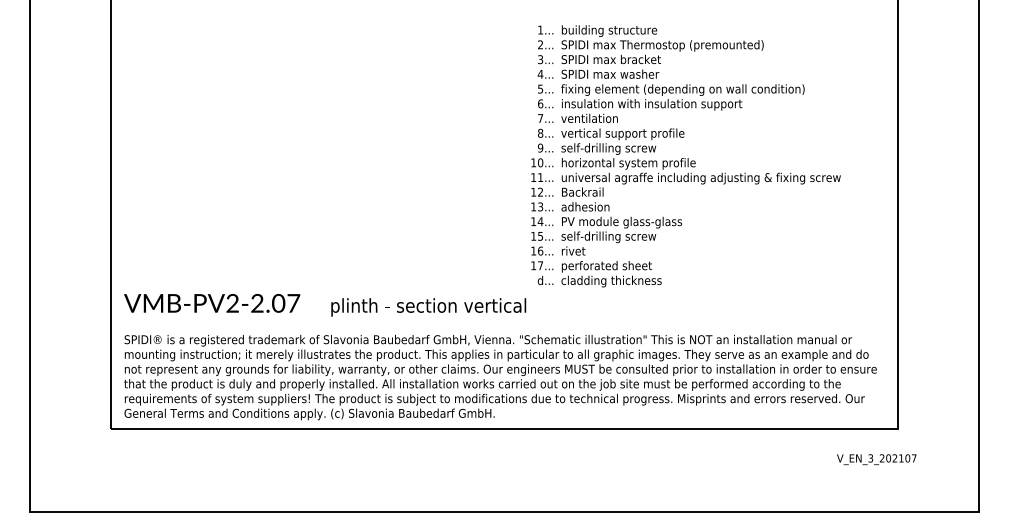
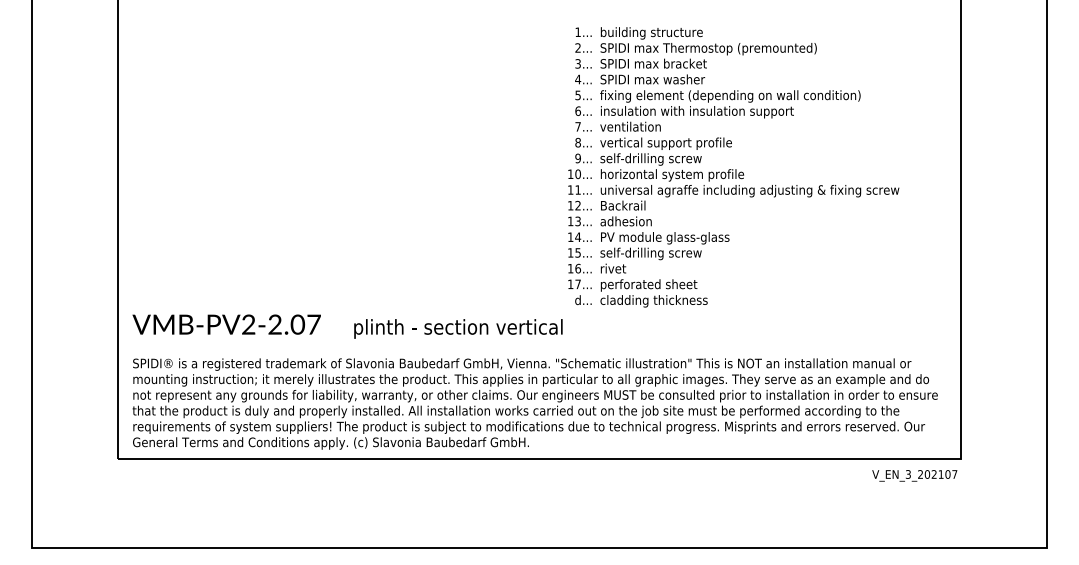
text: (876, 459) -> (914, 475), moved

